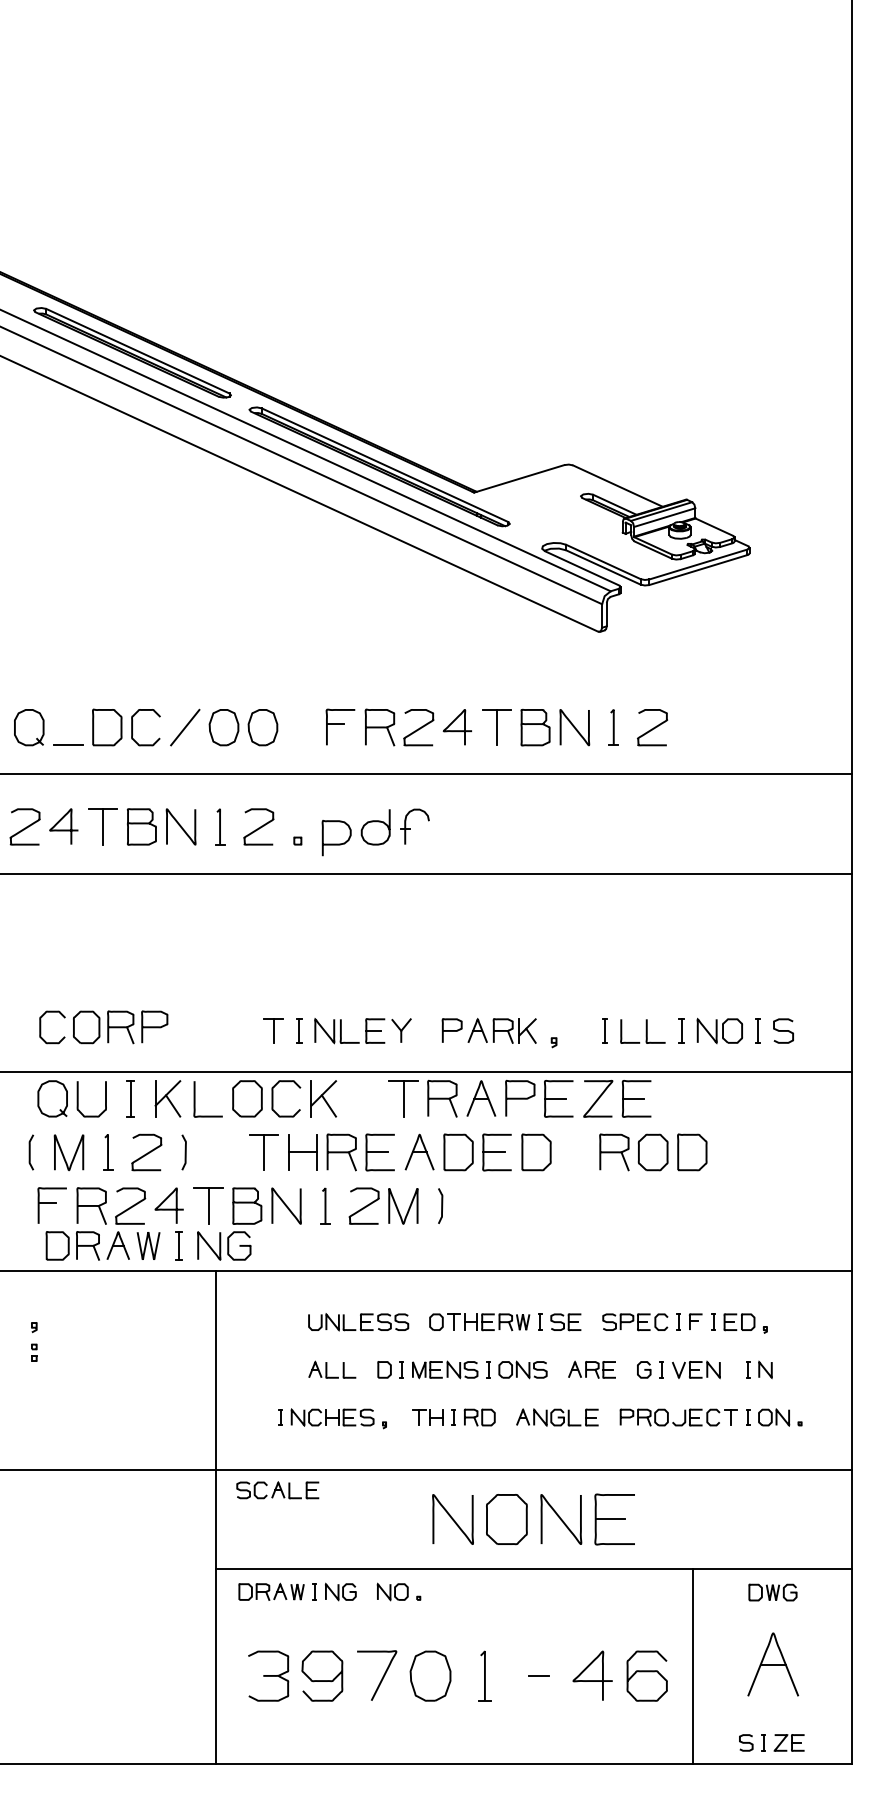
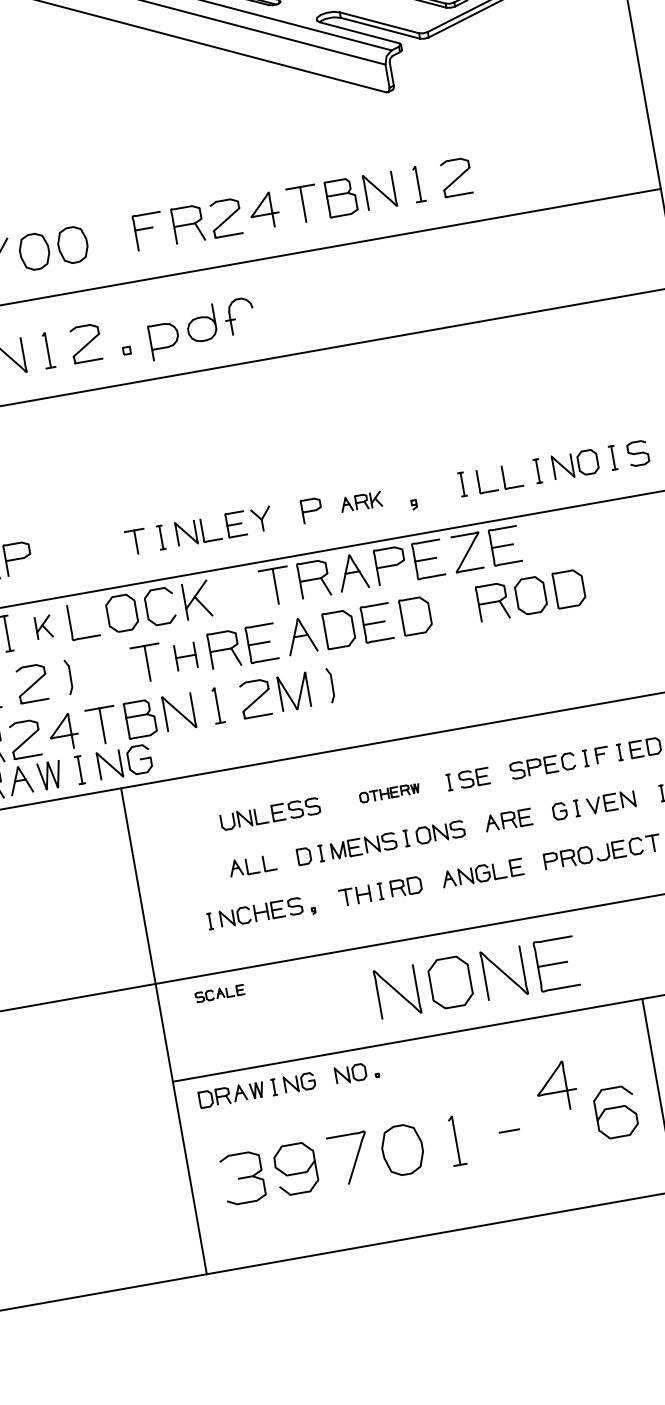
part: (501, 1030) -> (360, 501), size x0.6
part: (167, 1098) -> (43, 626), size x0.6
part: (302, 1152) -> (185, 656), size x0.7
part: (479, 1322) -> (389, 793), size x0.6
part: (277, 1490) -> (219, 993), size x0.6
curve: (592, 1680) -> (556, 1091), moved

